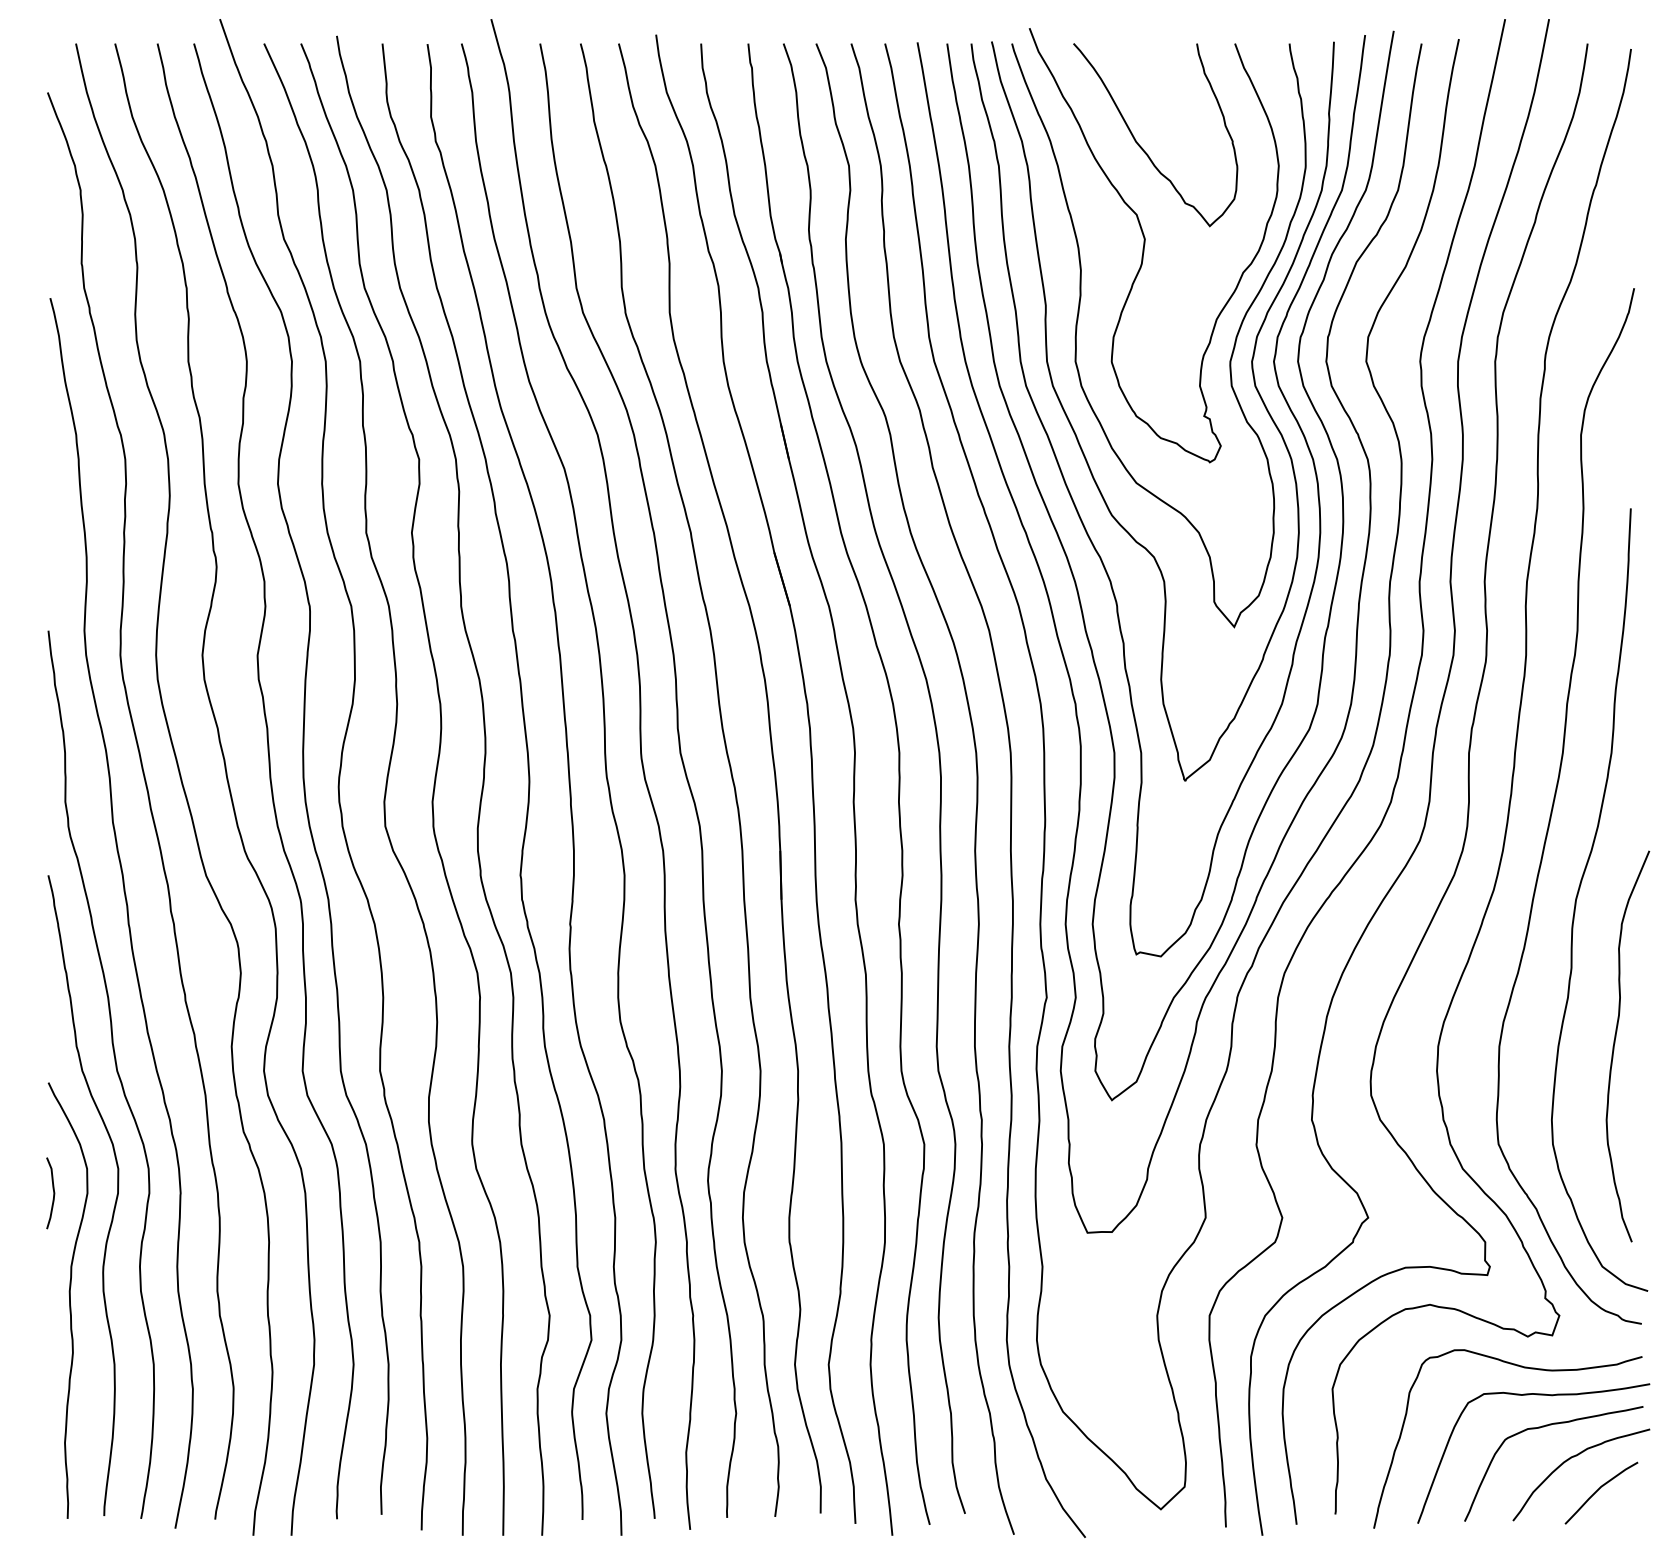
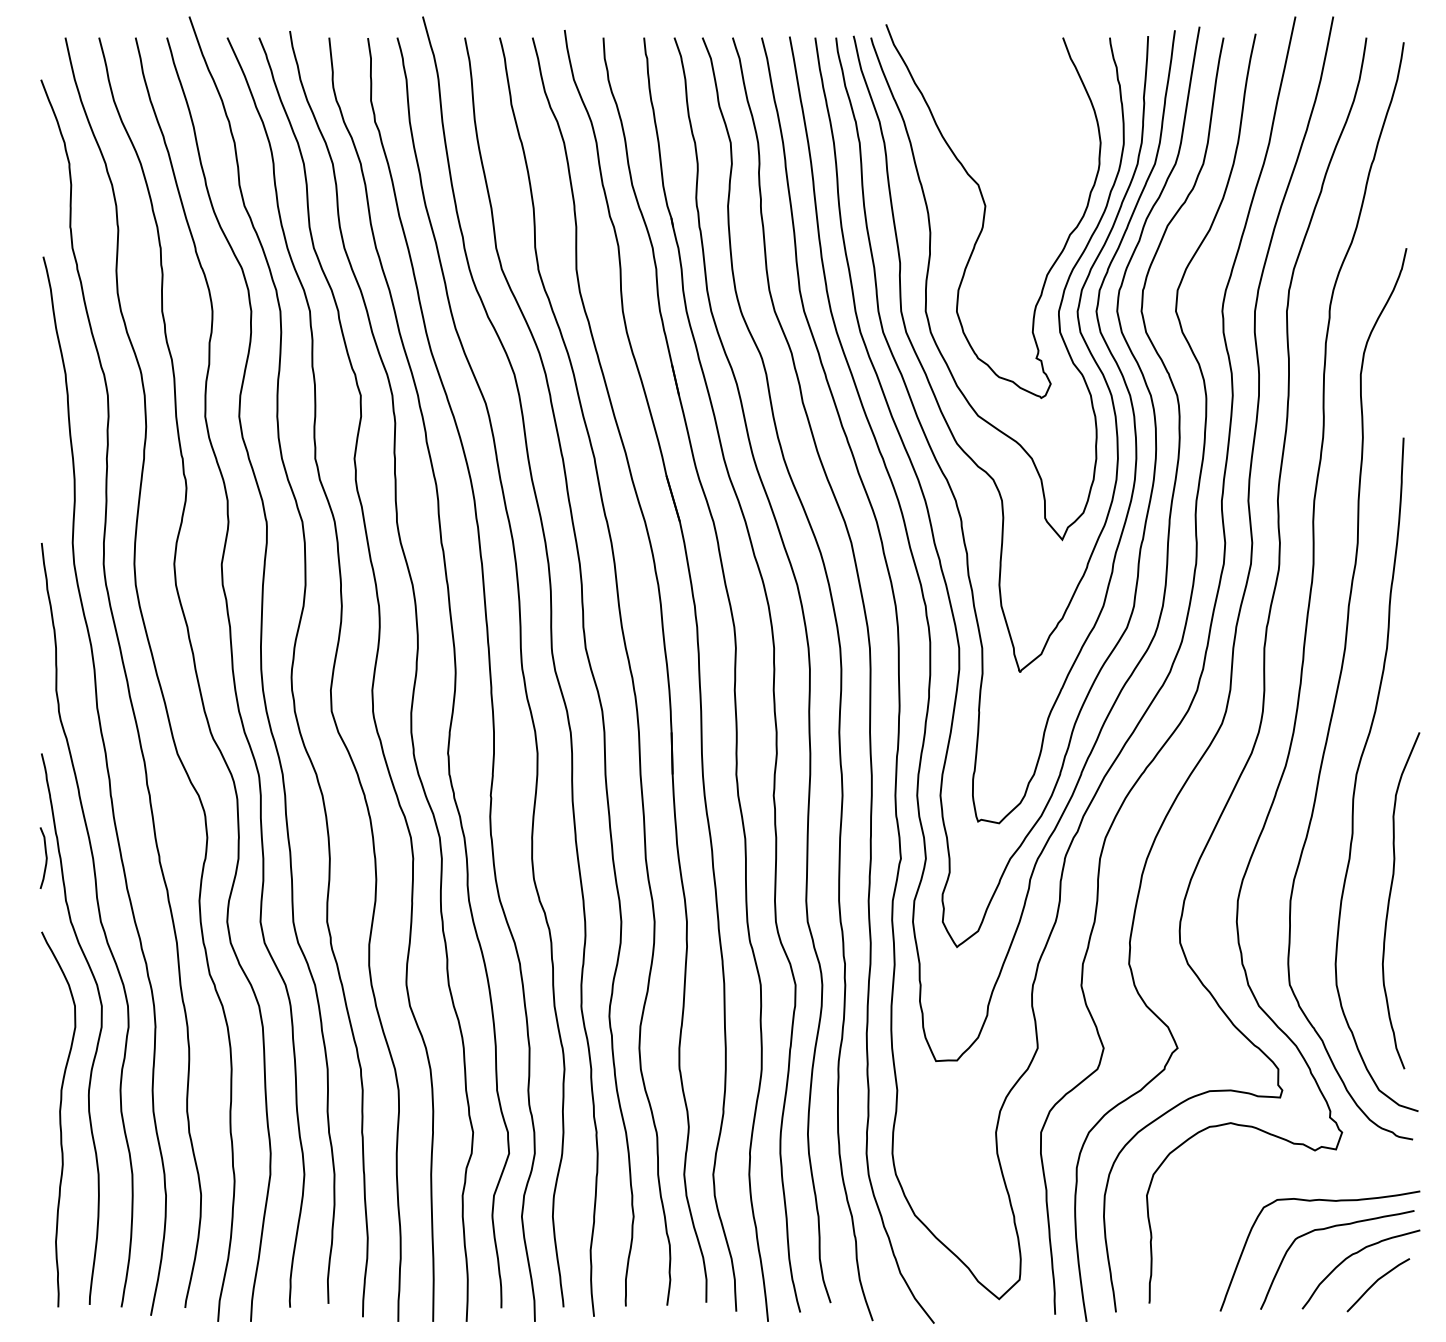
curve: (1140, 144) -> (981, 124), removed
curve: (52, 1192) -> (45, 857), moved
curve: (1526, 1369) -> (1313, 1178), removed

